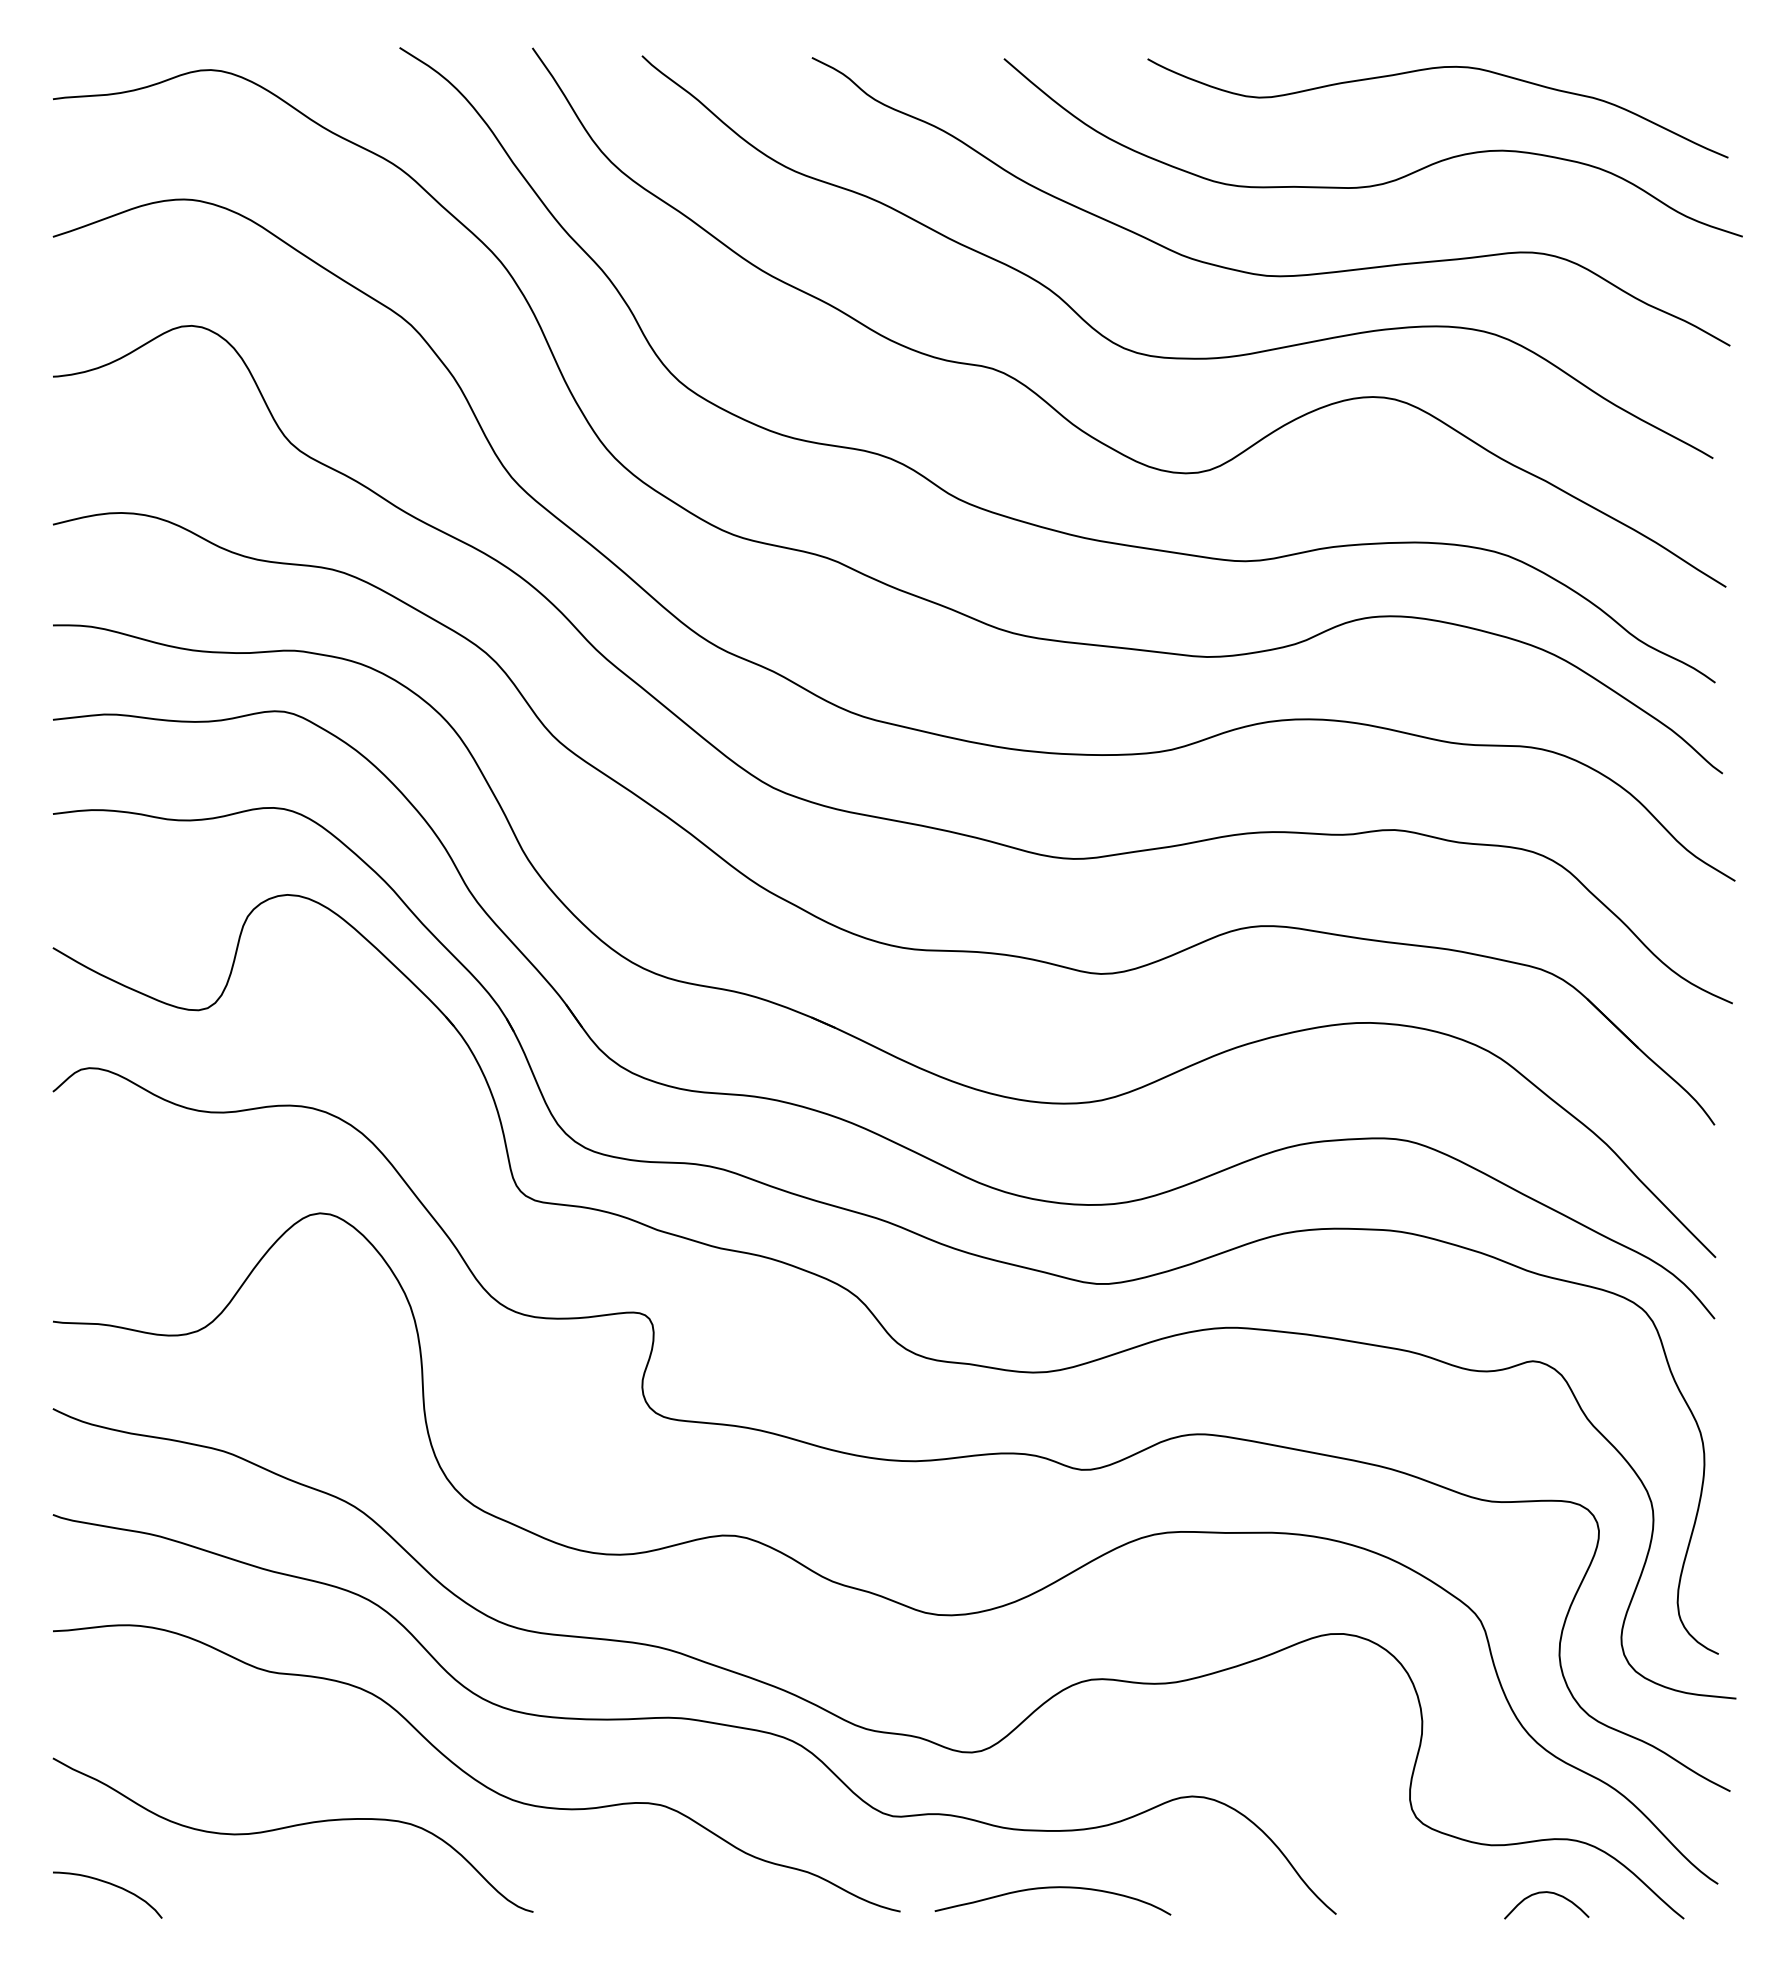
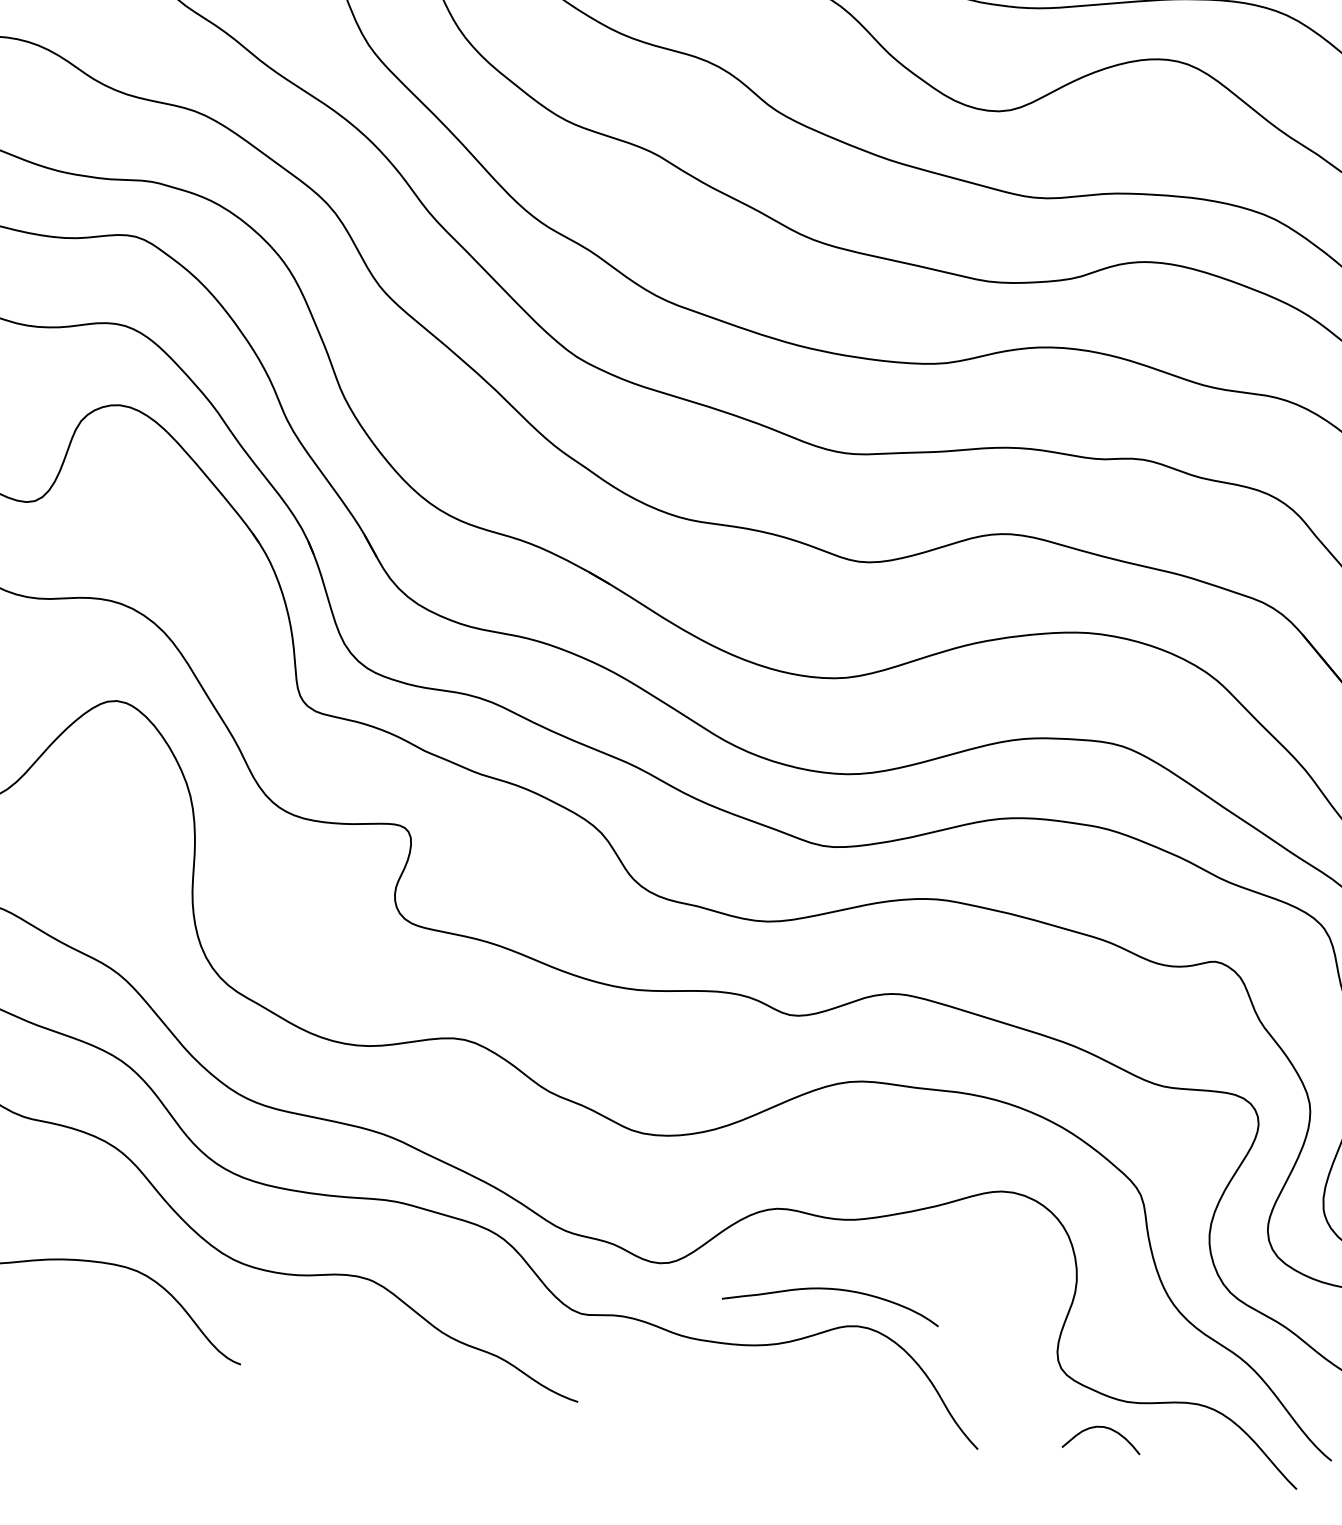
curve: (1052, 1888) -> (832, 1290), moved
curve: (1547, 1893) -> (1104, 1428), moved

